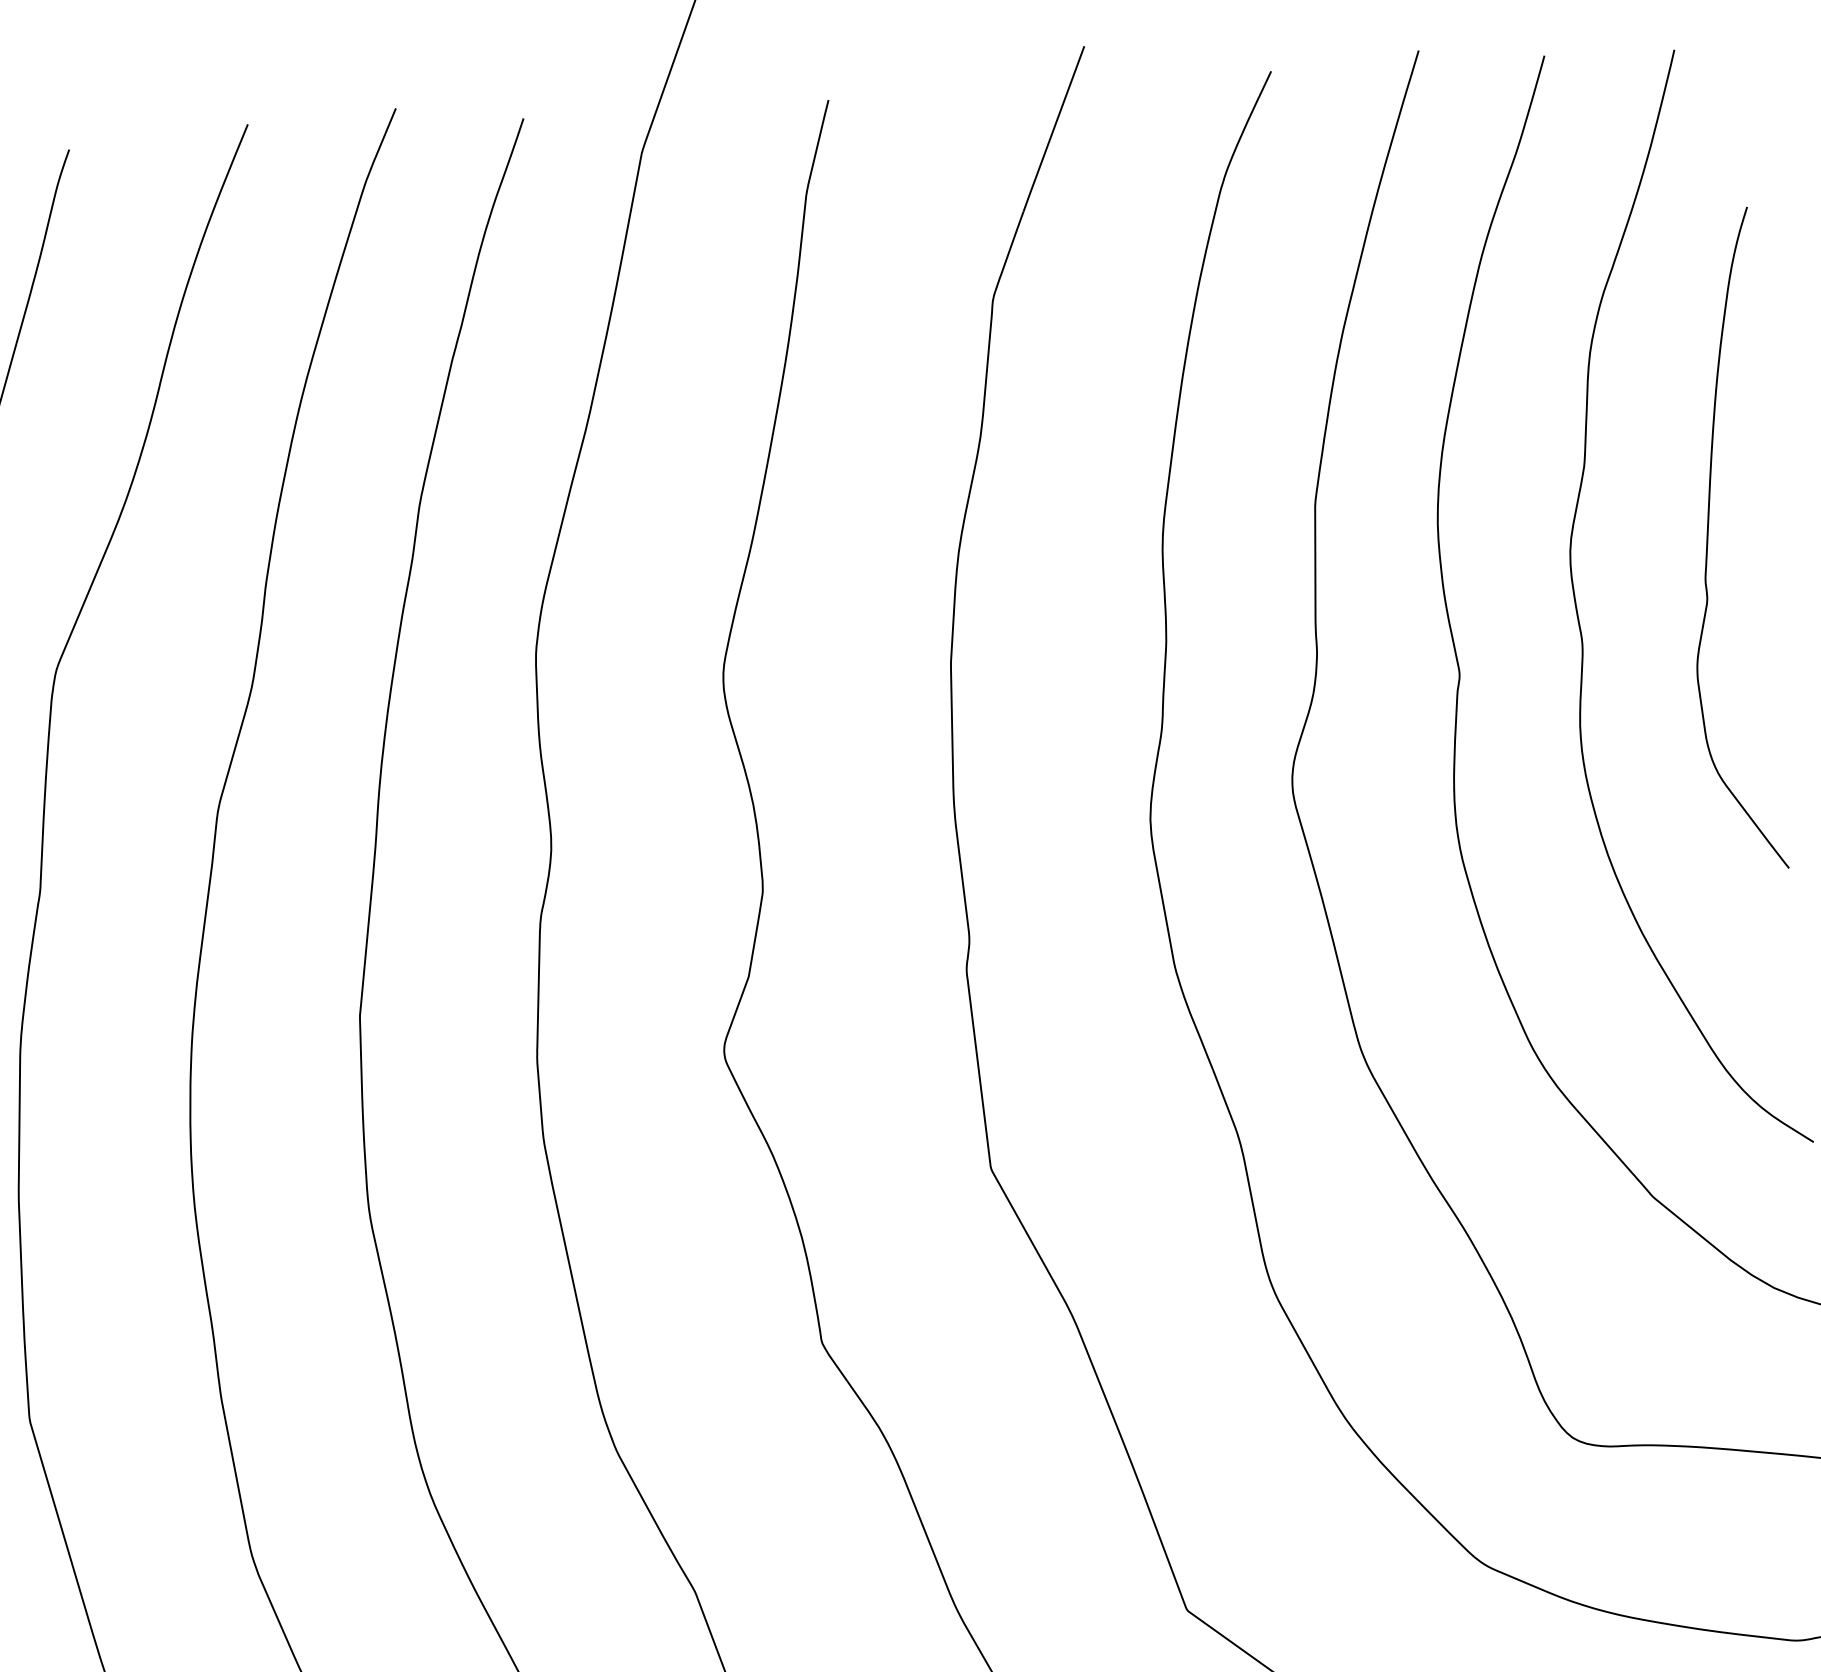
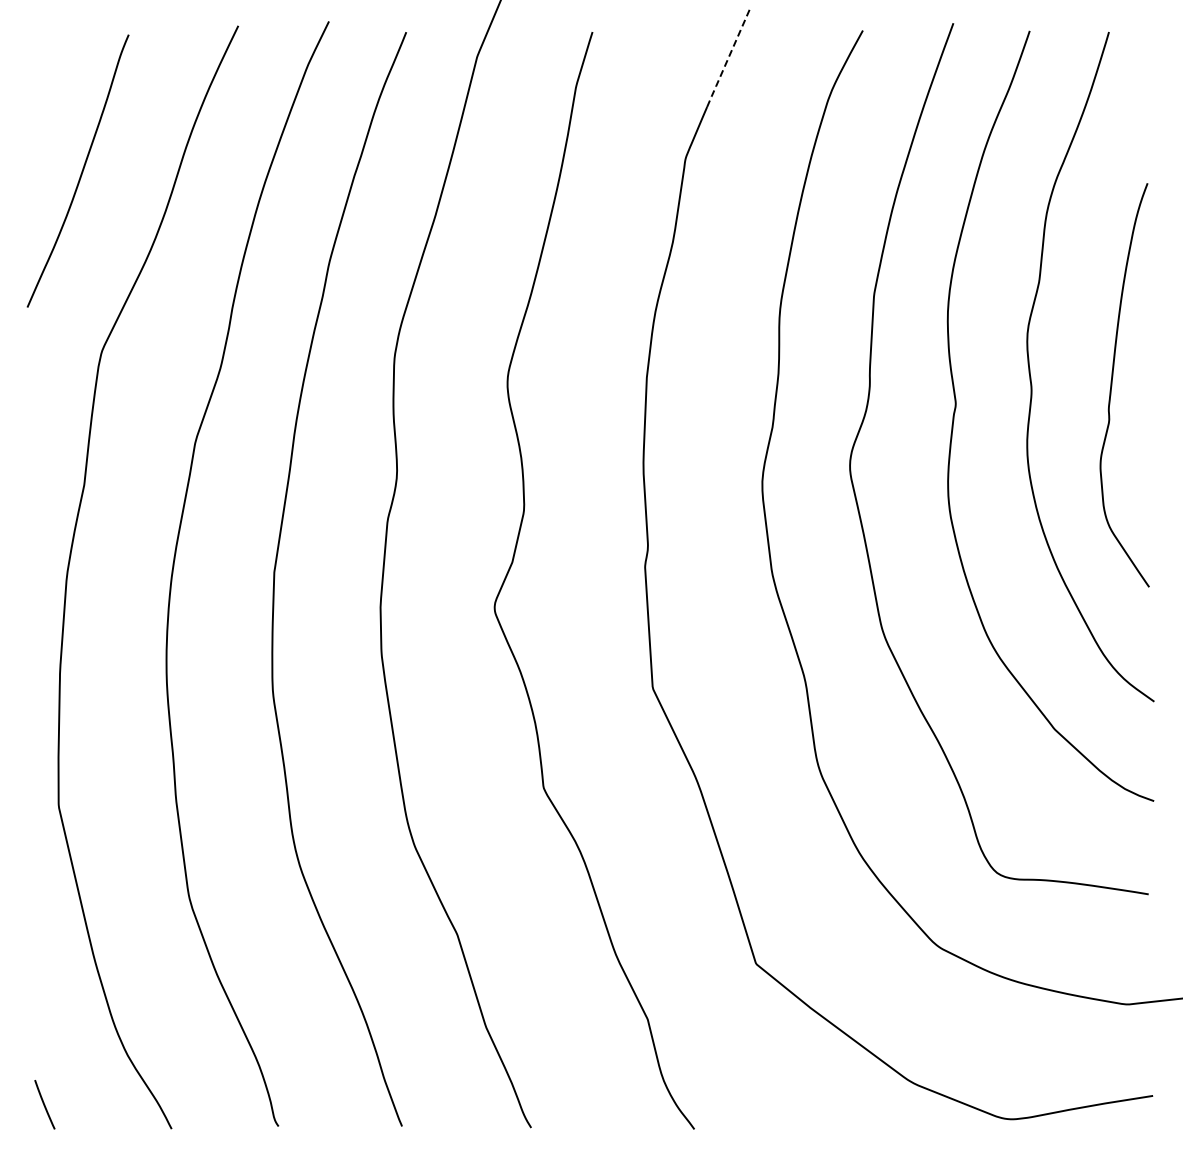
line: (1053, 130) -> (728, 58), solid -> dashed
curve: (1709, 541) -> (1112, 385), moved

